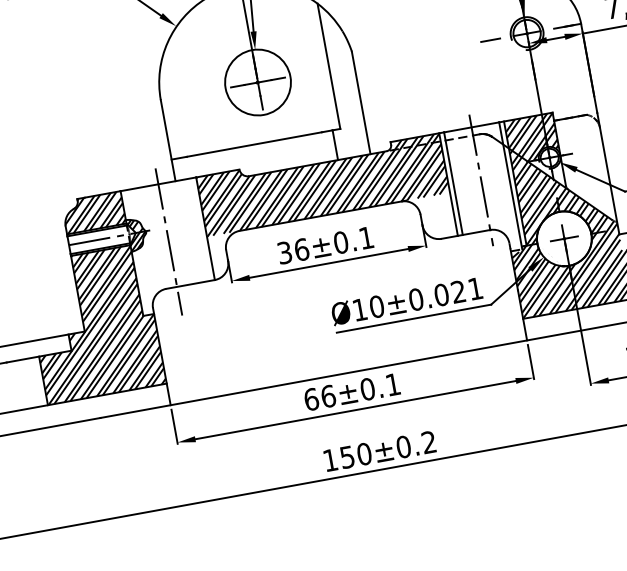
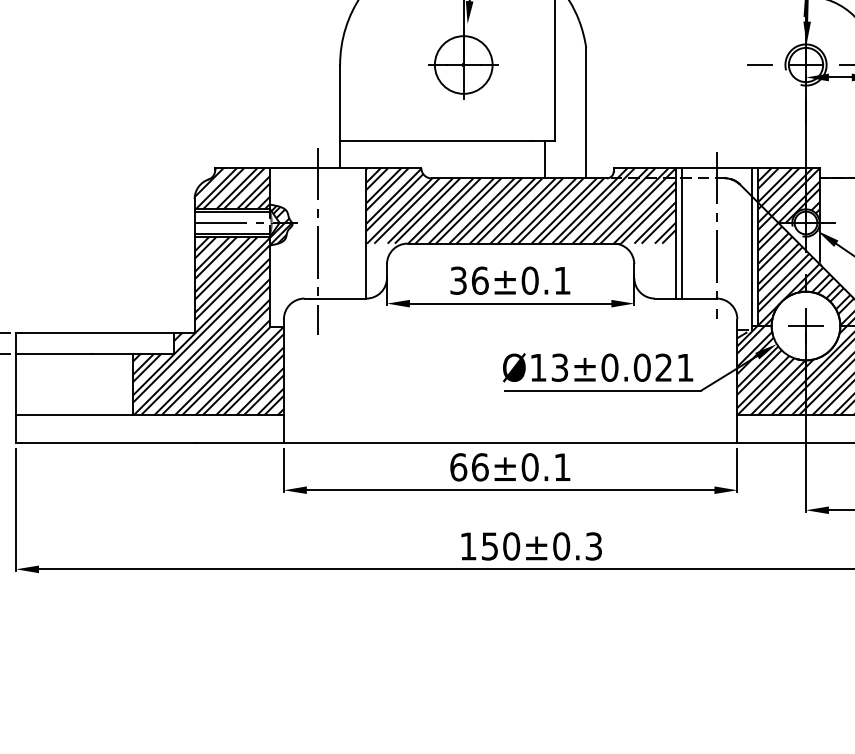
circle: (257, 82) -> (463, 64), size x0.7
text: (376, 306) -> (559, 367), Ø10±0.021 -> Ø13±0.021
text: (428, 442) -> (593, 546), 150±0.2 -> 150±0.3

